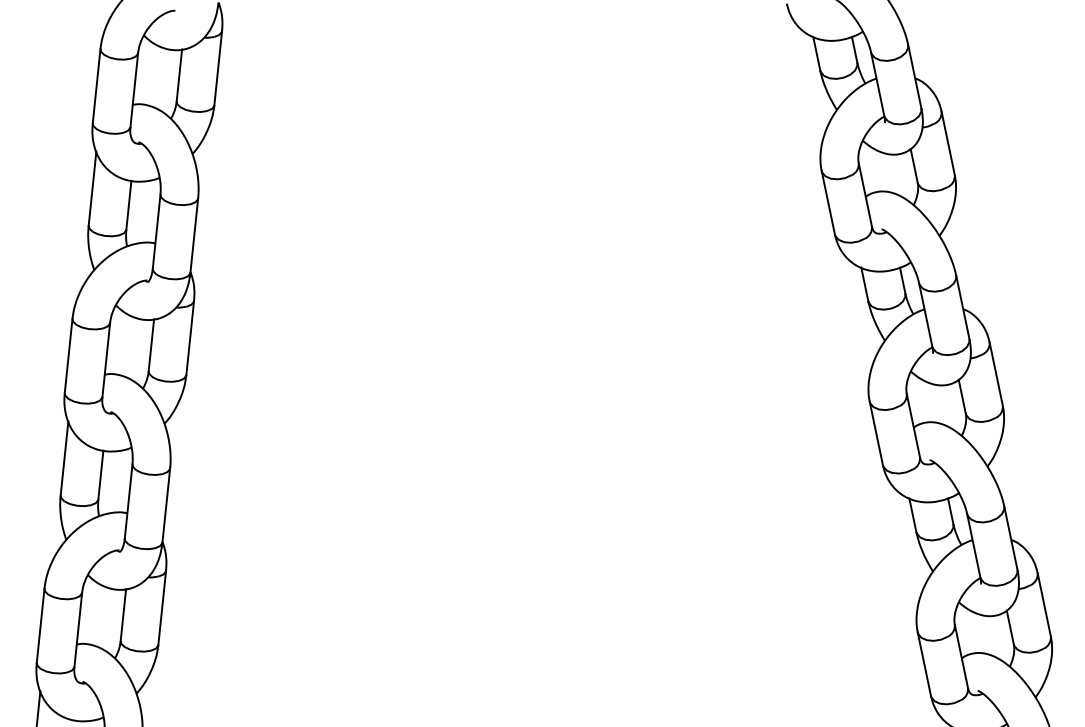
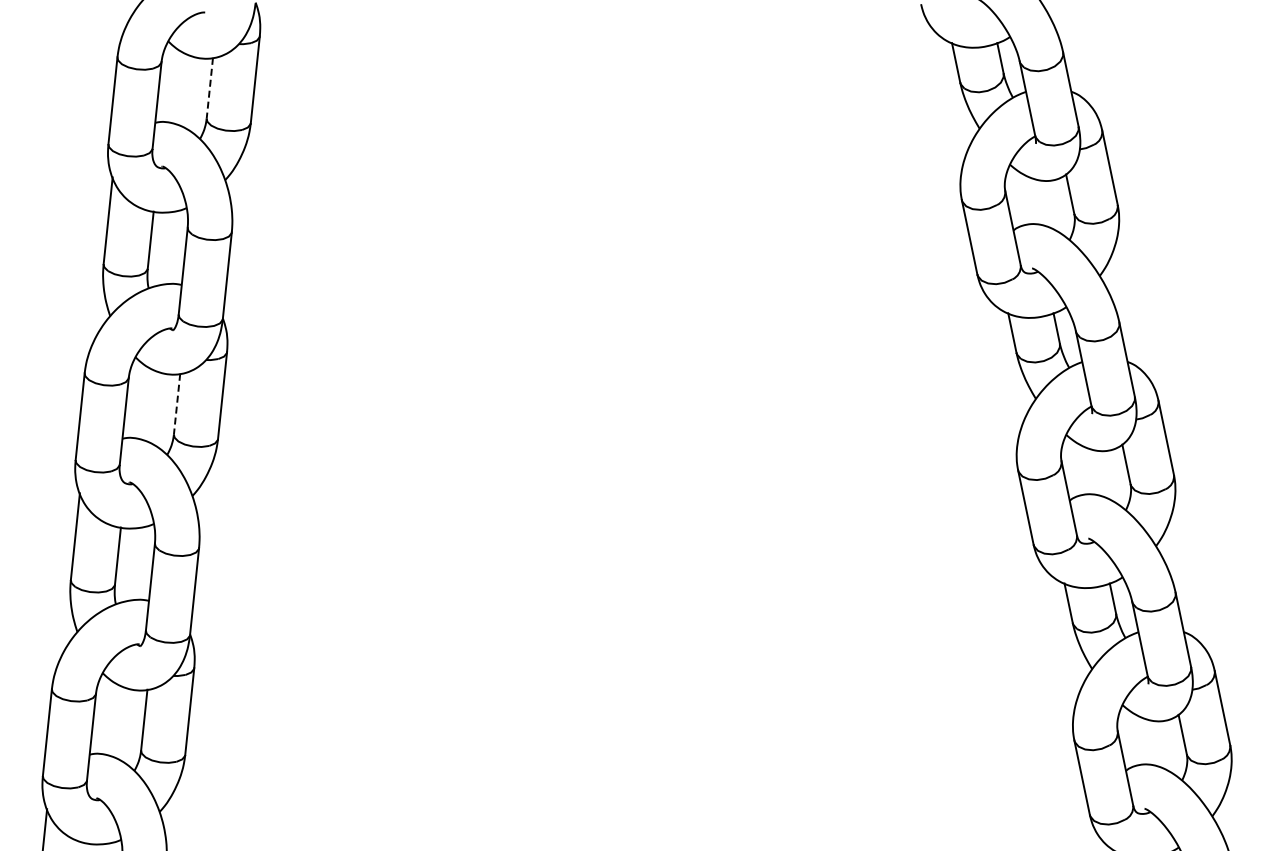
line: (179, 75) -> (209, 88), solid -> dashed
line: (151, 345) -> (177, 404), solid -> dashed

